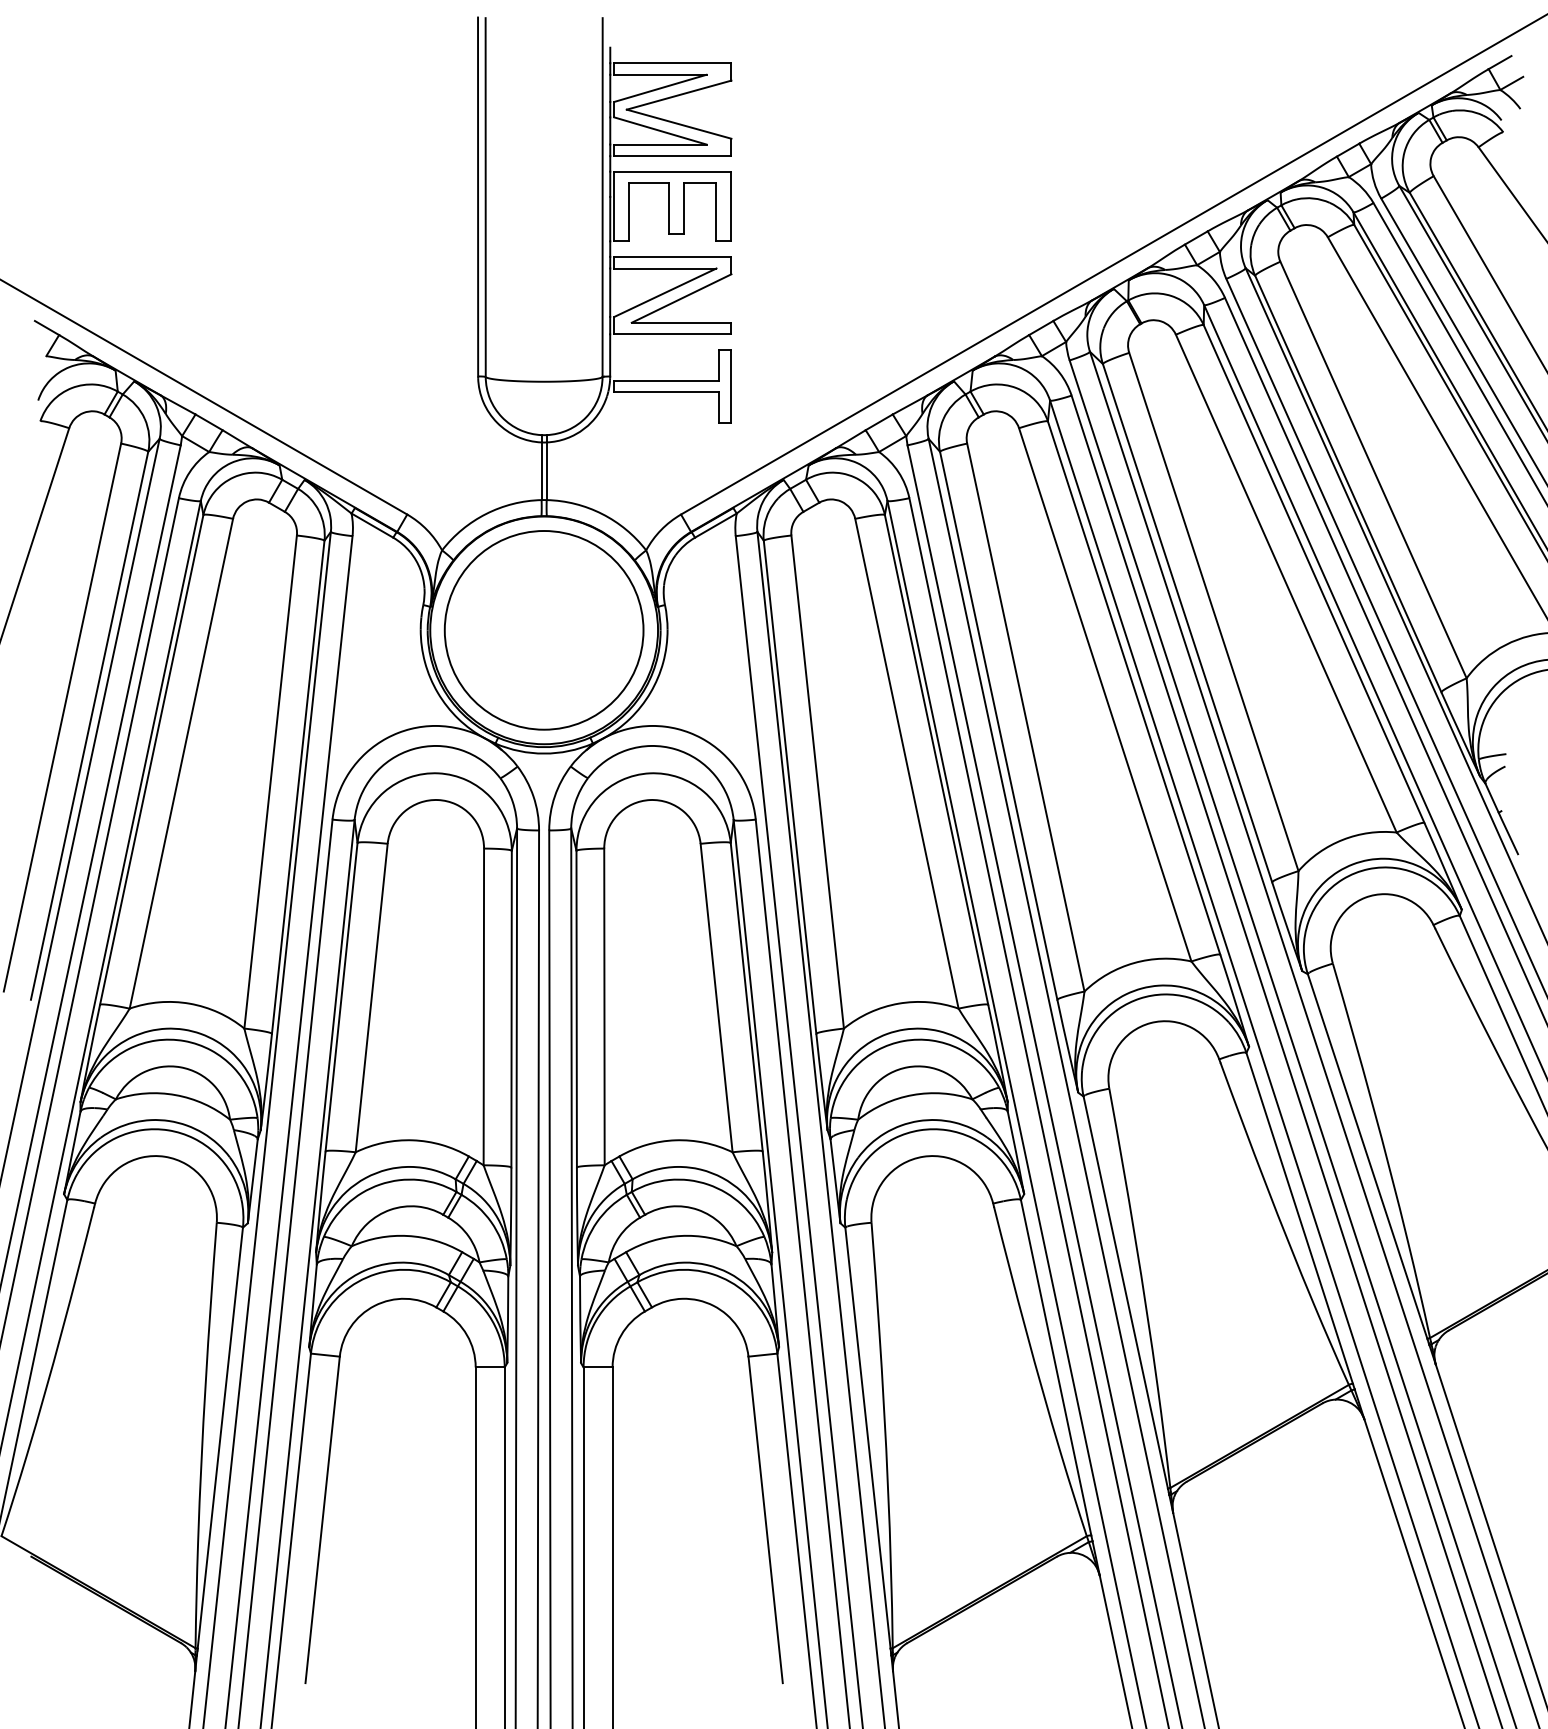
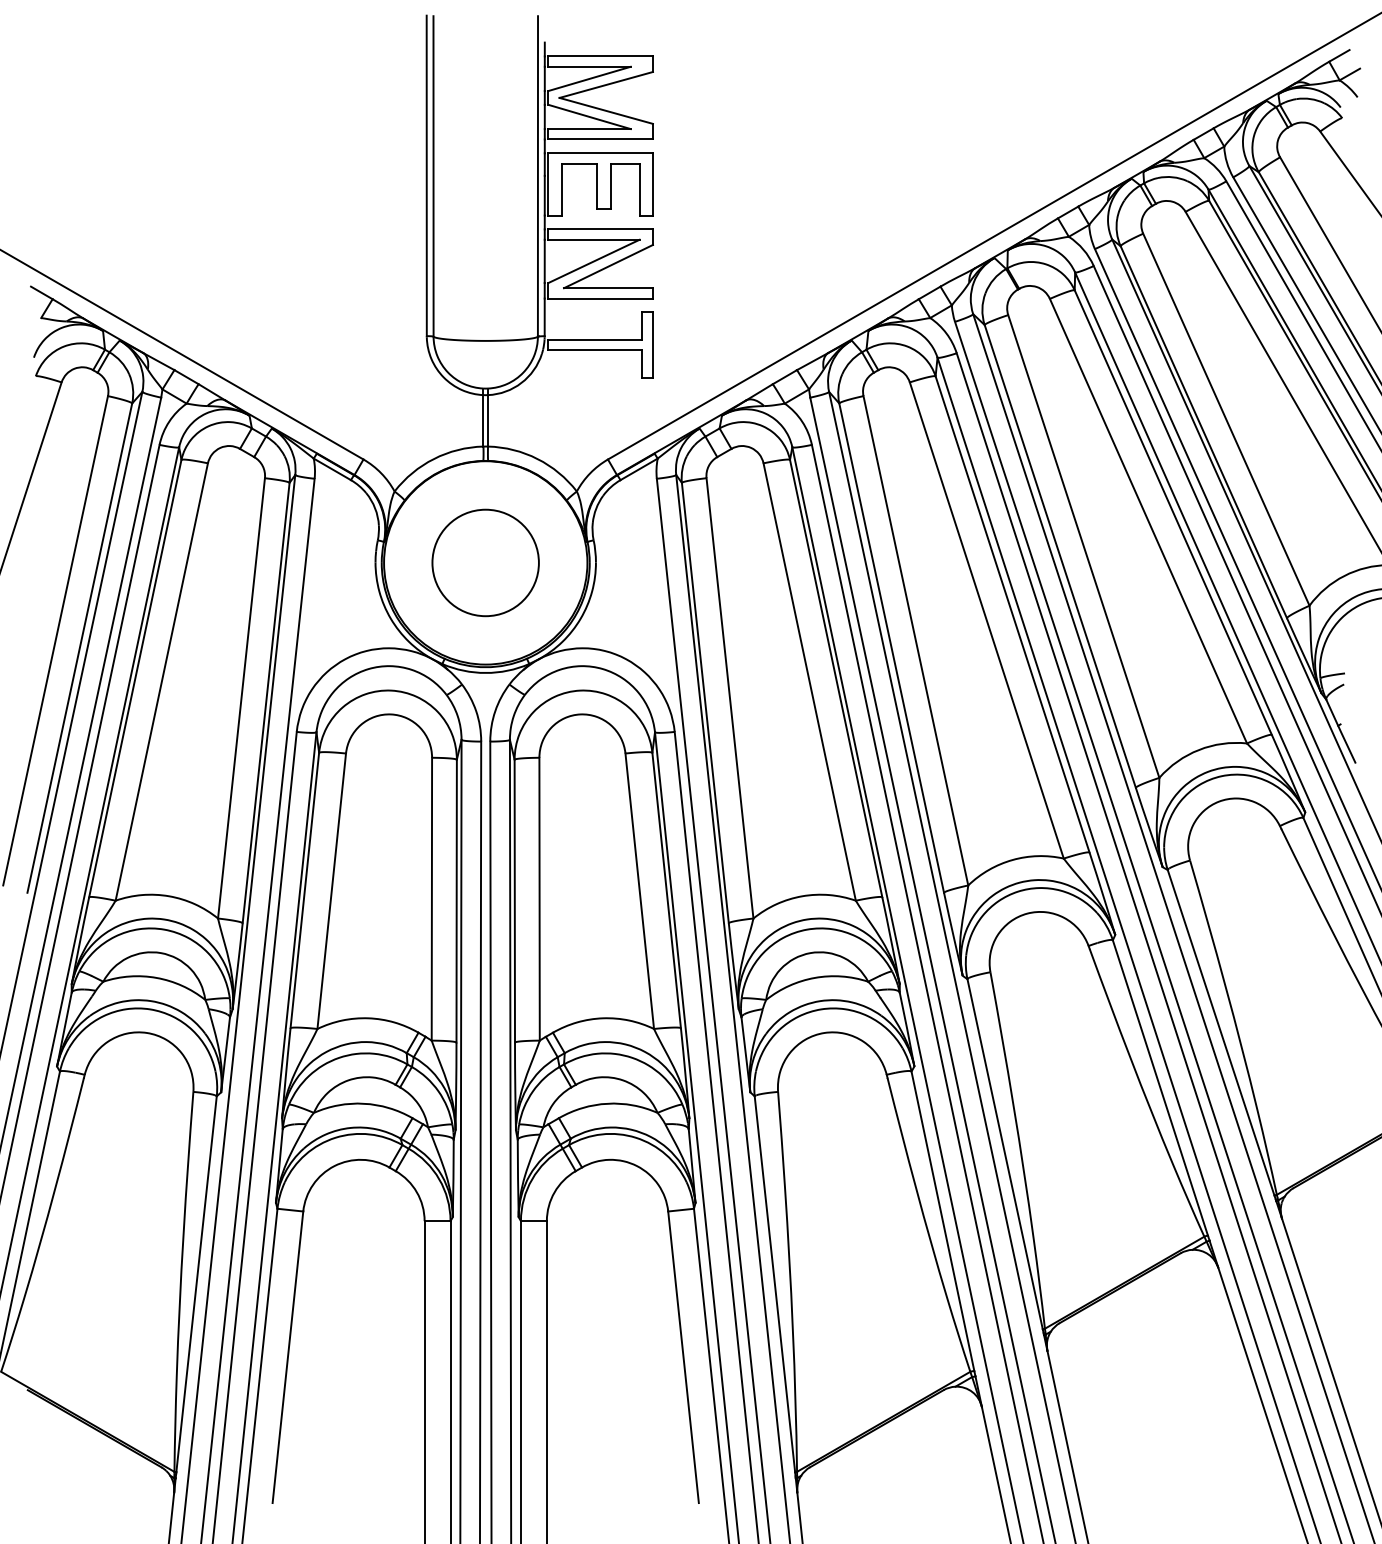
circle: (543, 630) -> (485, 563), size x0.6

